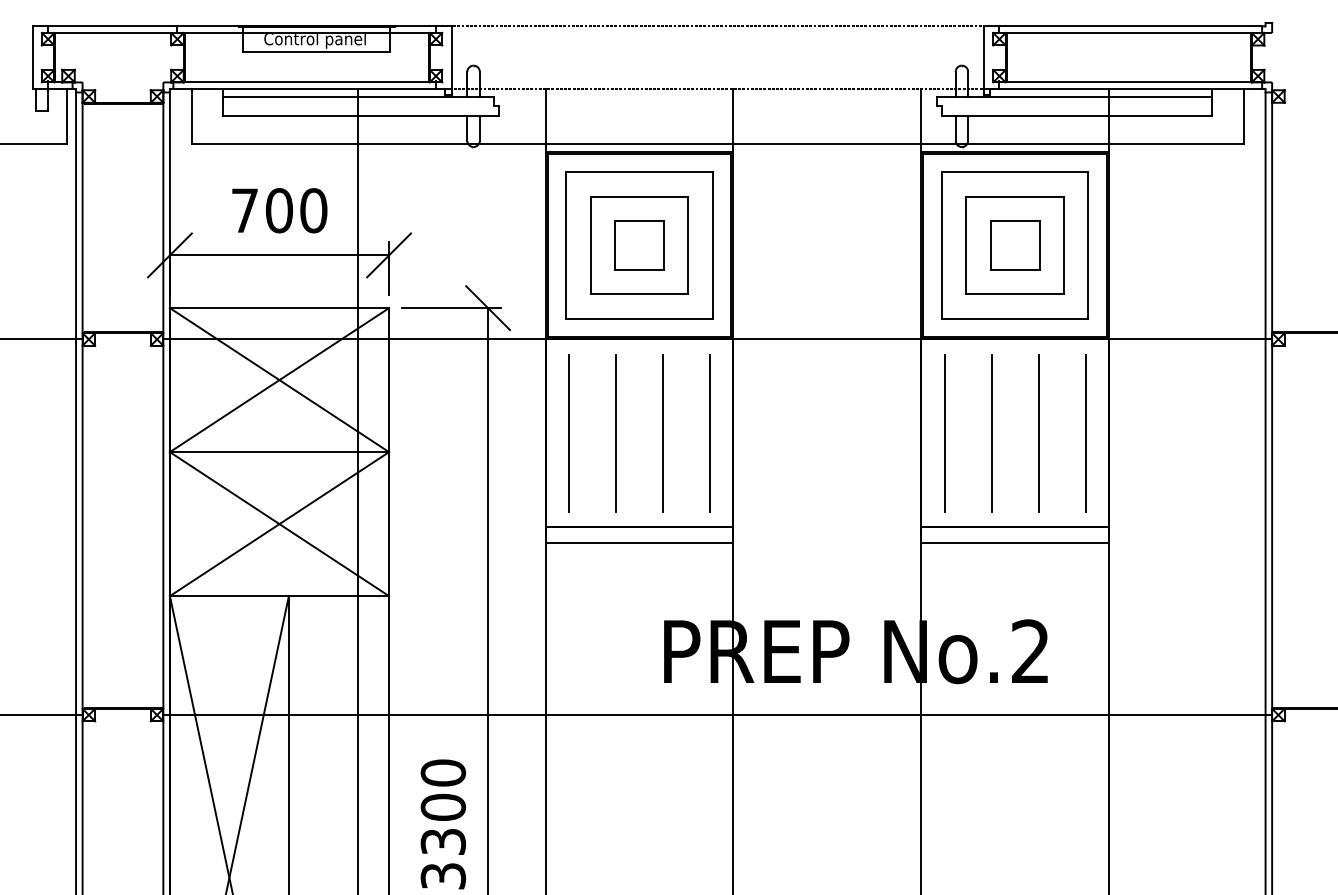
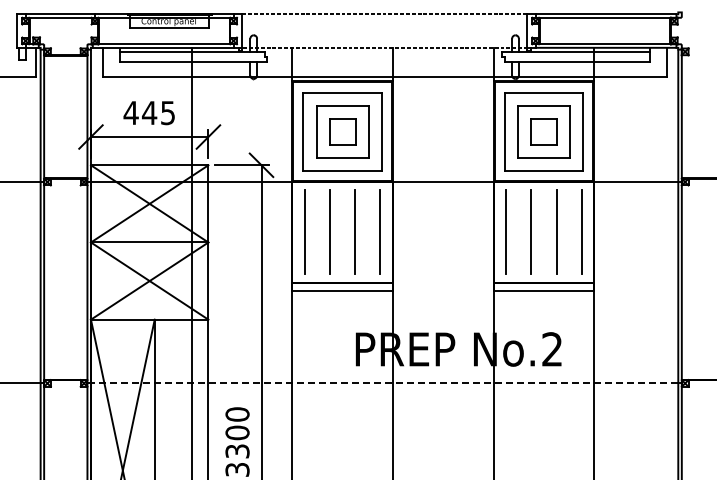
text: (279, 211) -> (149, 113), 700 -> 445
line: (717, 715) -> (384, 383), solid -> dashed

